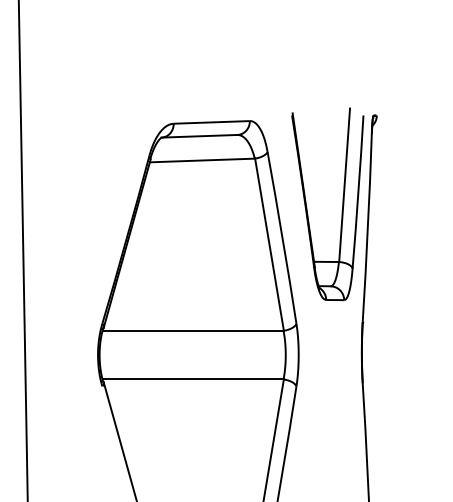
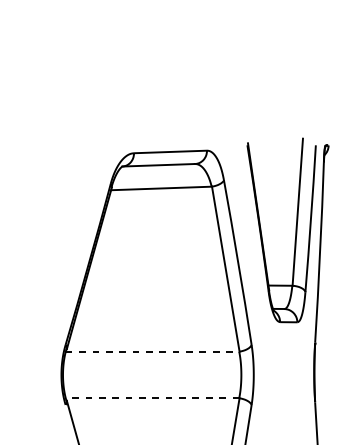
line: (193, 330) -> (152, 351), solid -> dashed
line: (193, 379) -> (152, 398), solid -> dashed

